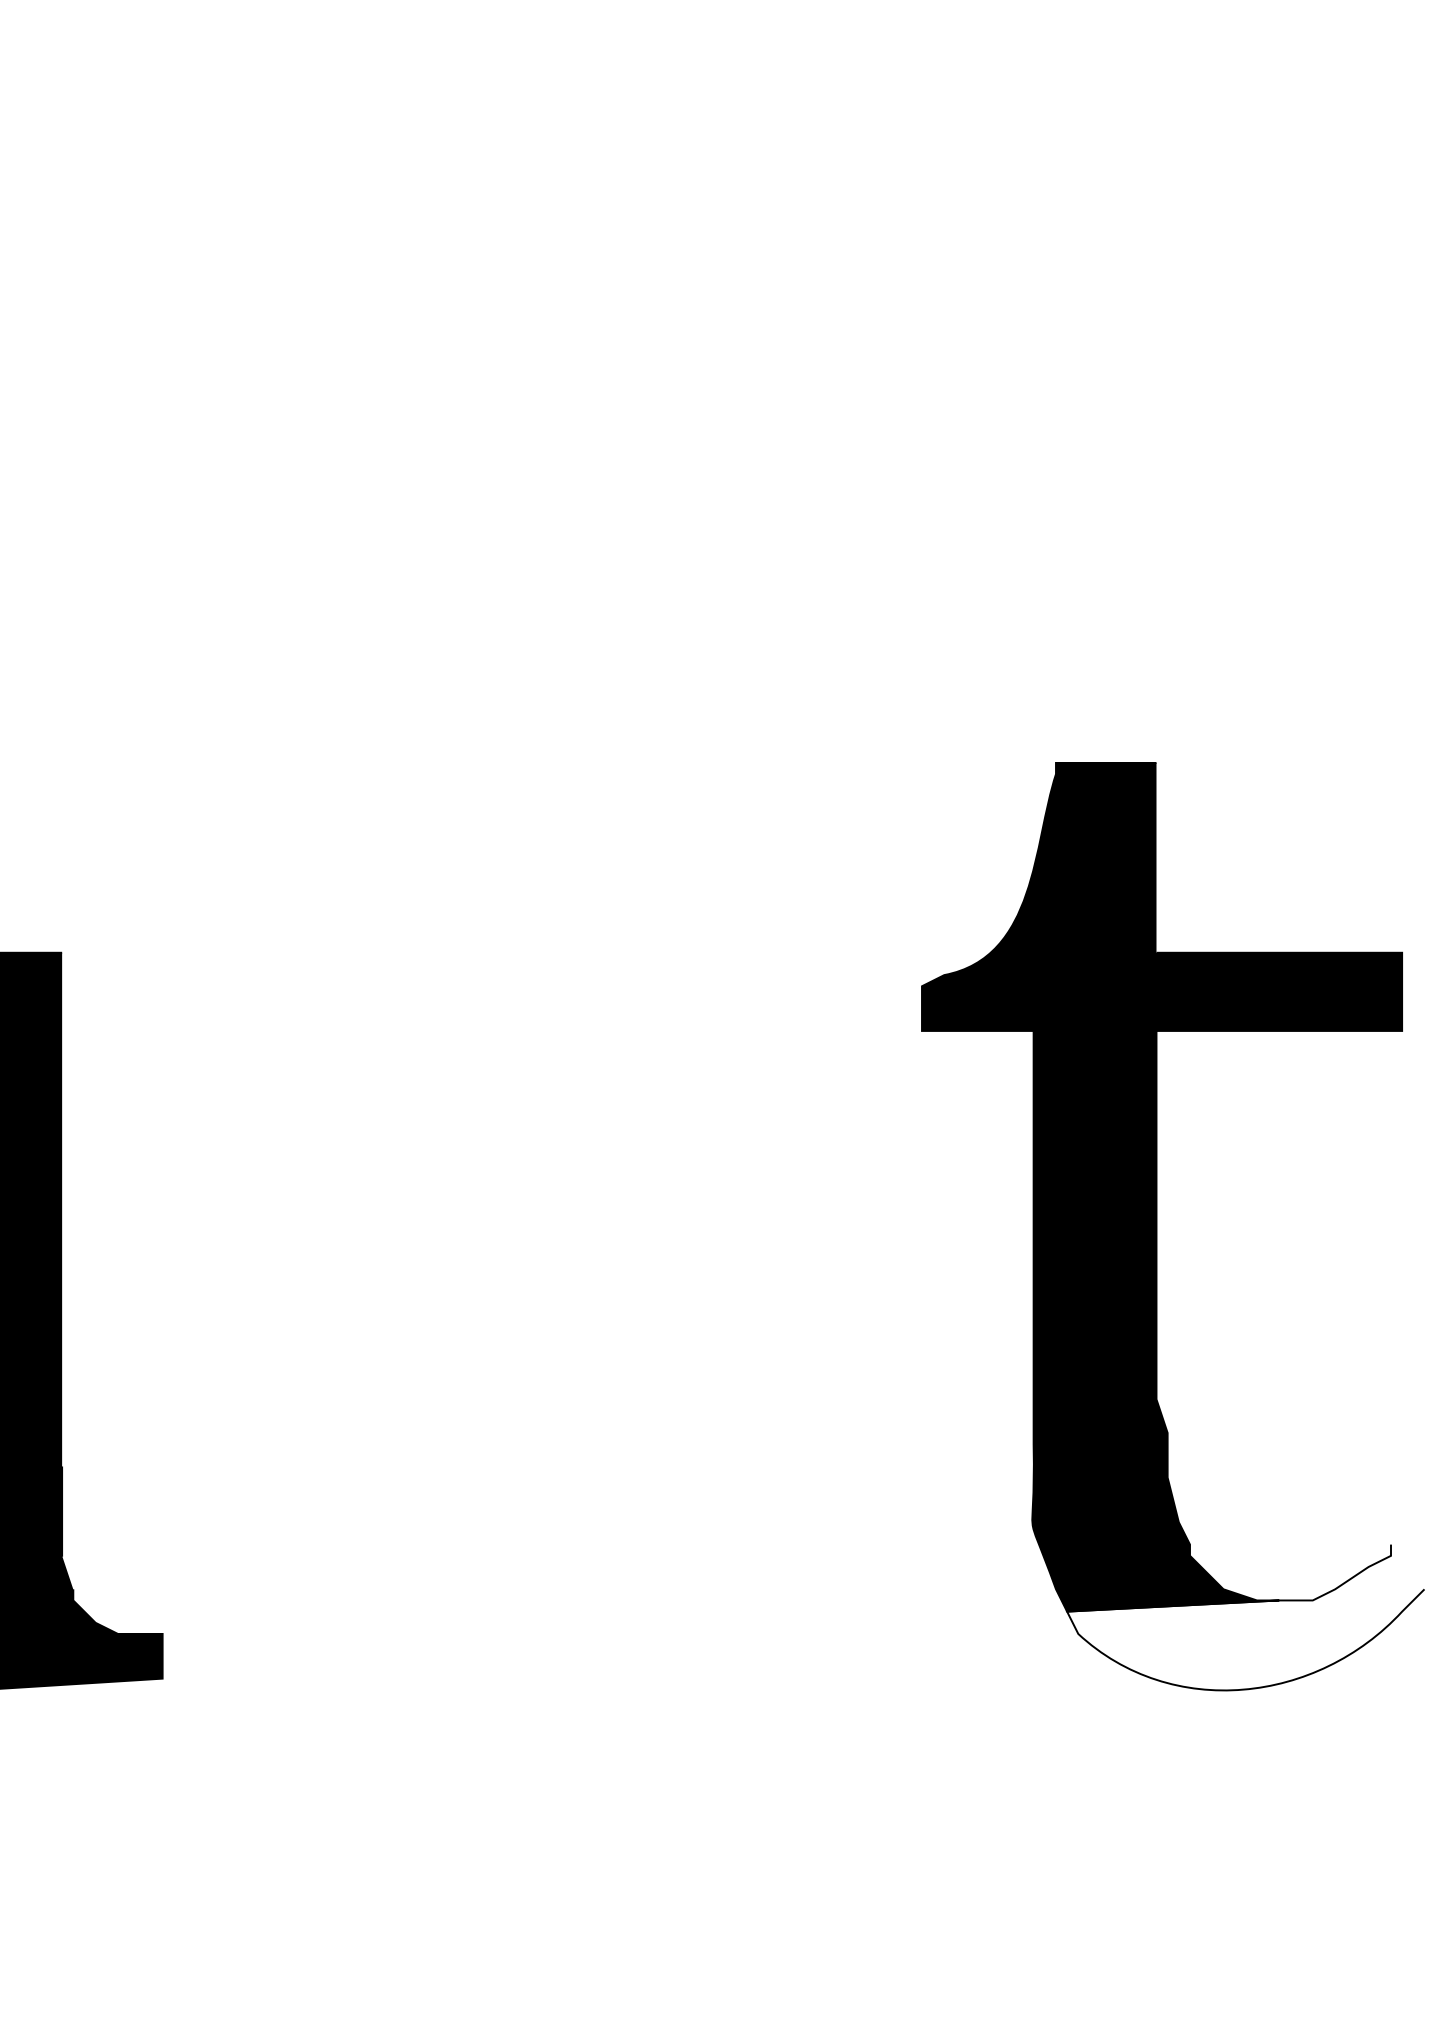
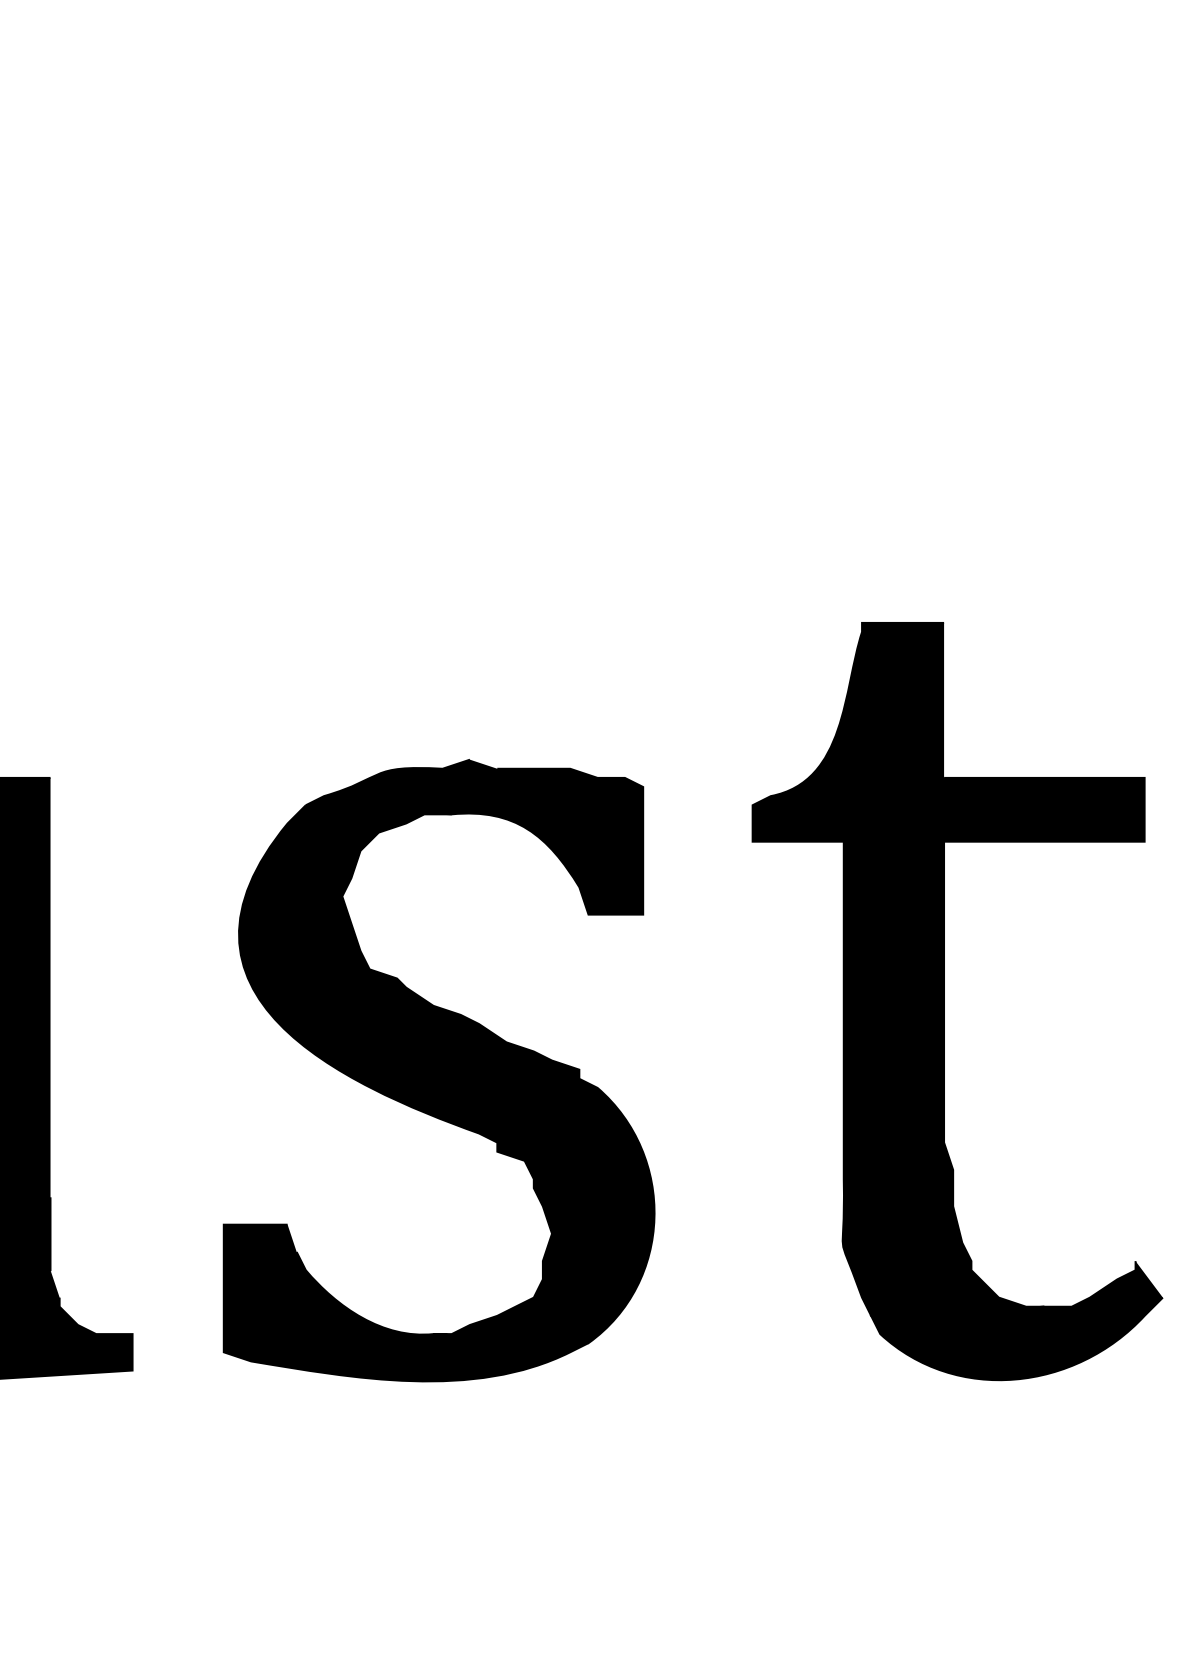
part: (537, 1310) -> (438, 1069), added
fill: (1245, 1617) -> (1016, 1320), added

